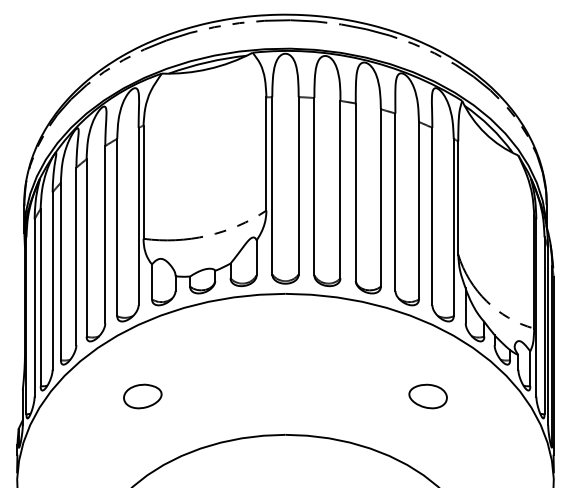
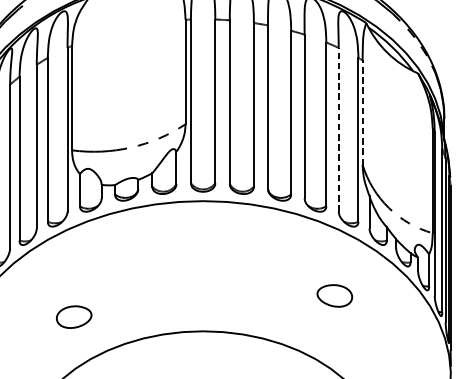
line: (458, 198) -> (362, 113), solid -> dashed
line: (432, 216) -> (338, 129), solid -> dashed
part: (142, 396) -> (73, 317), moved

